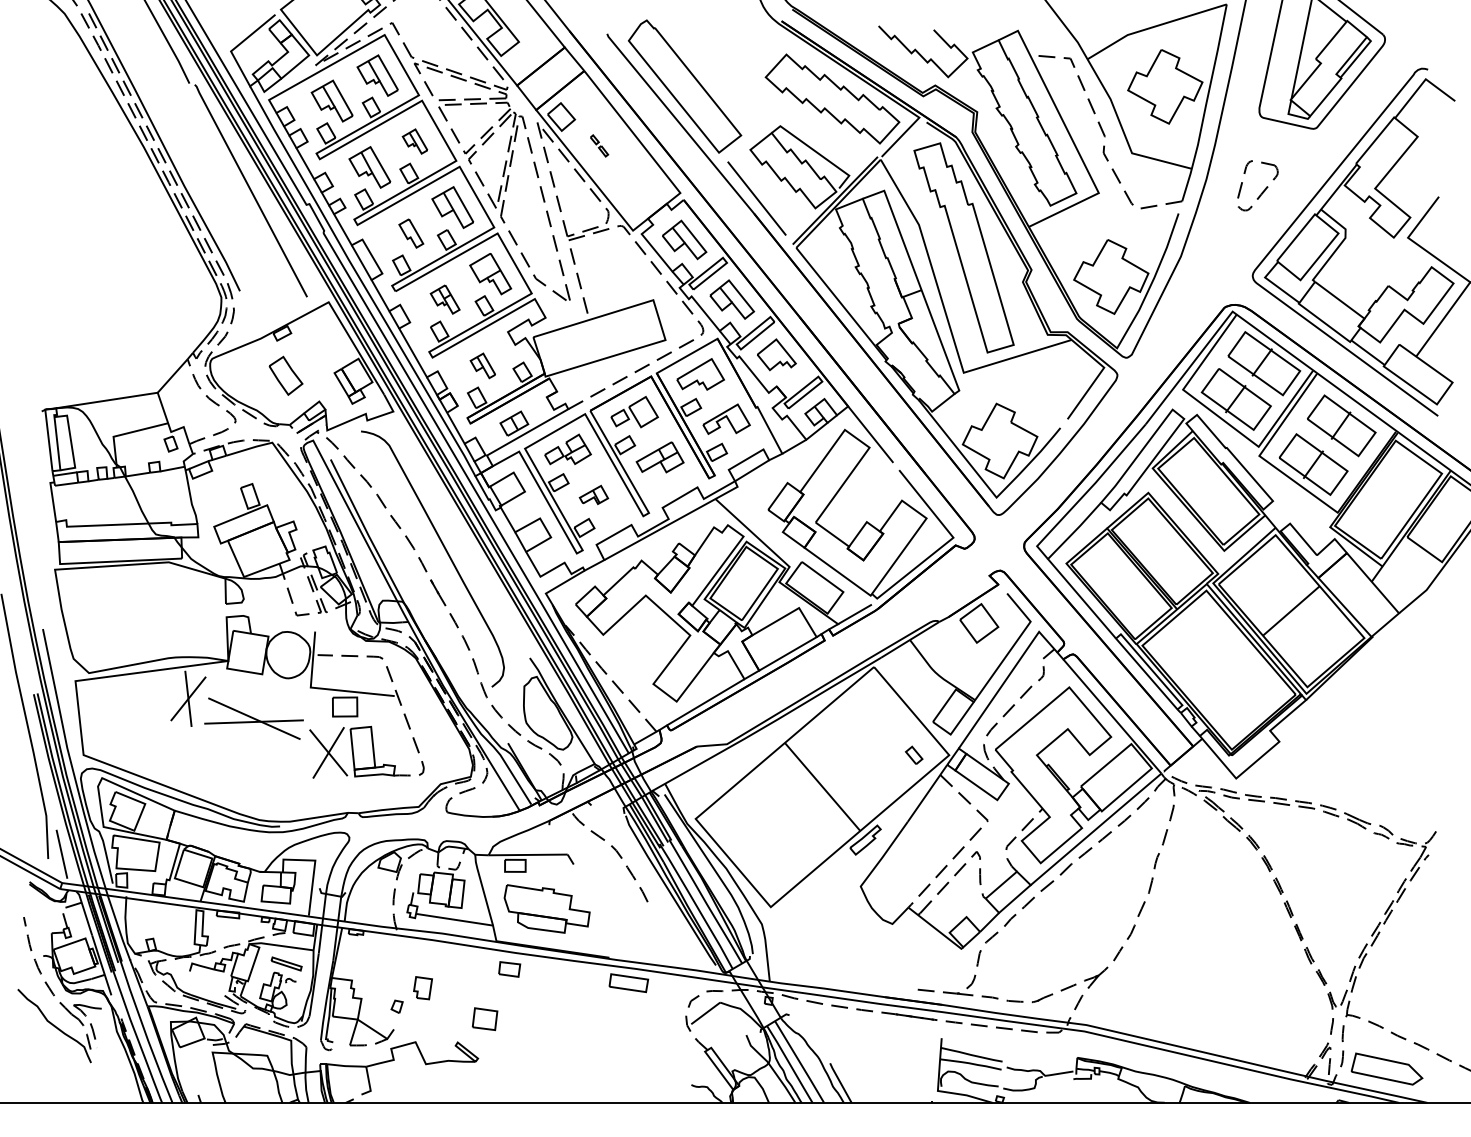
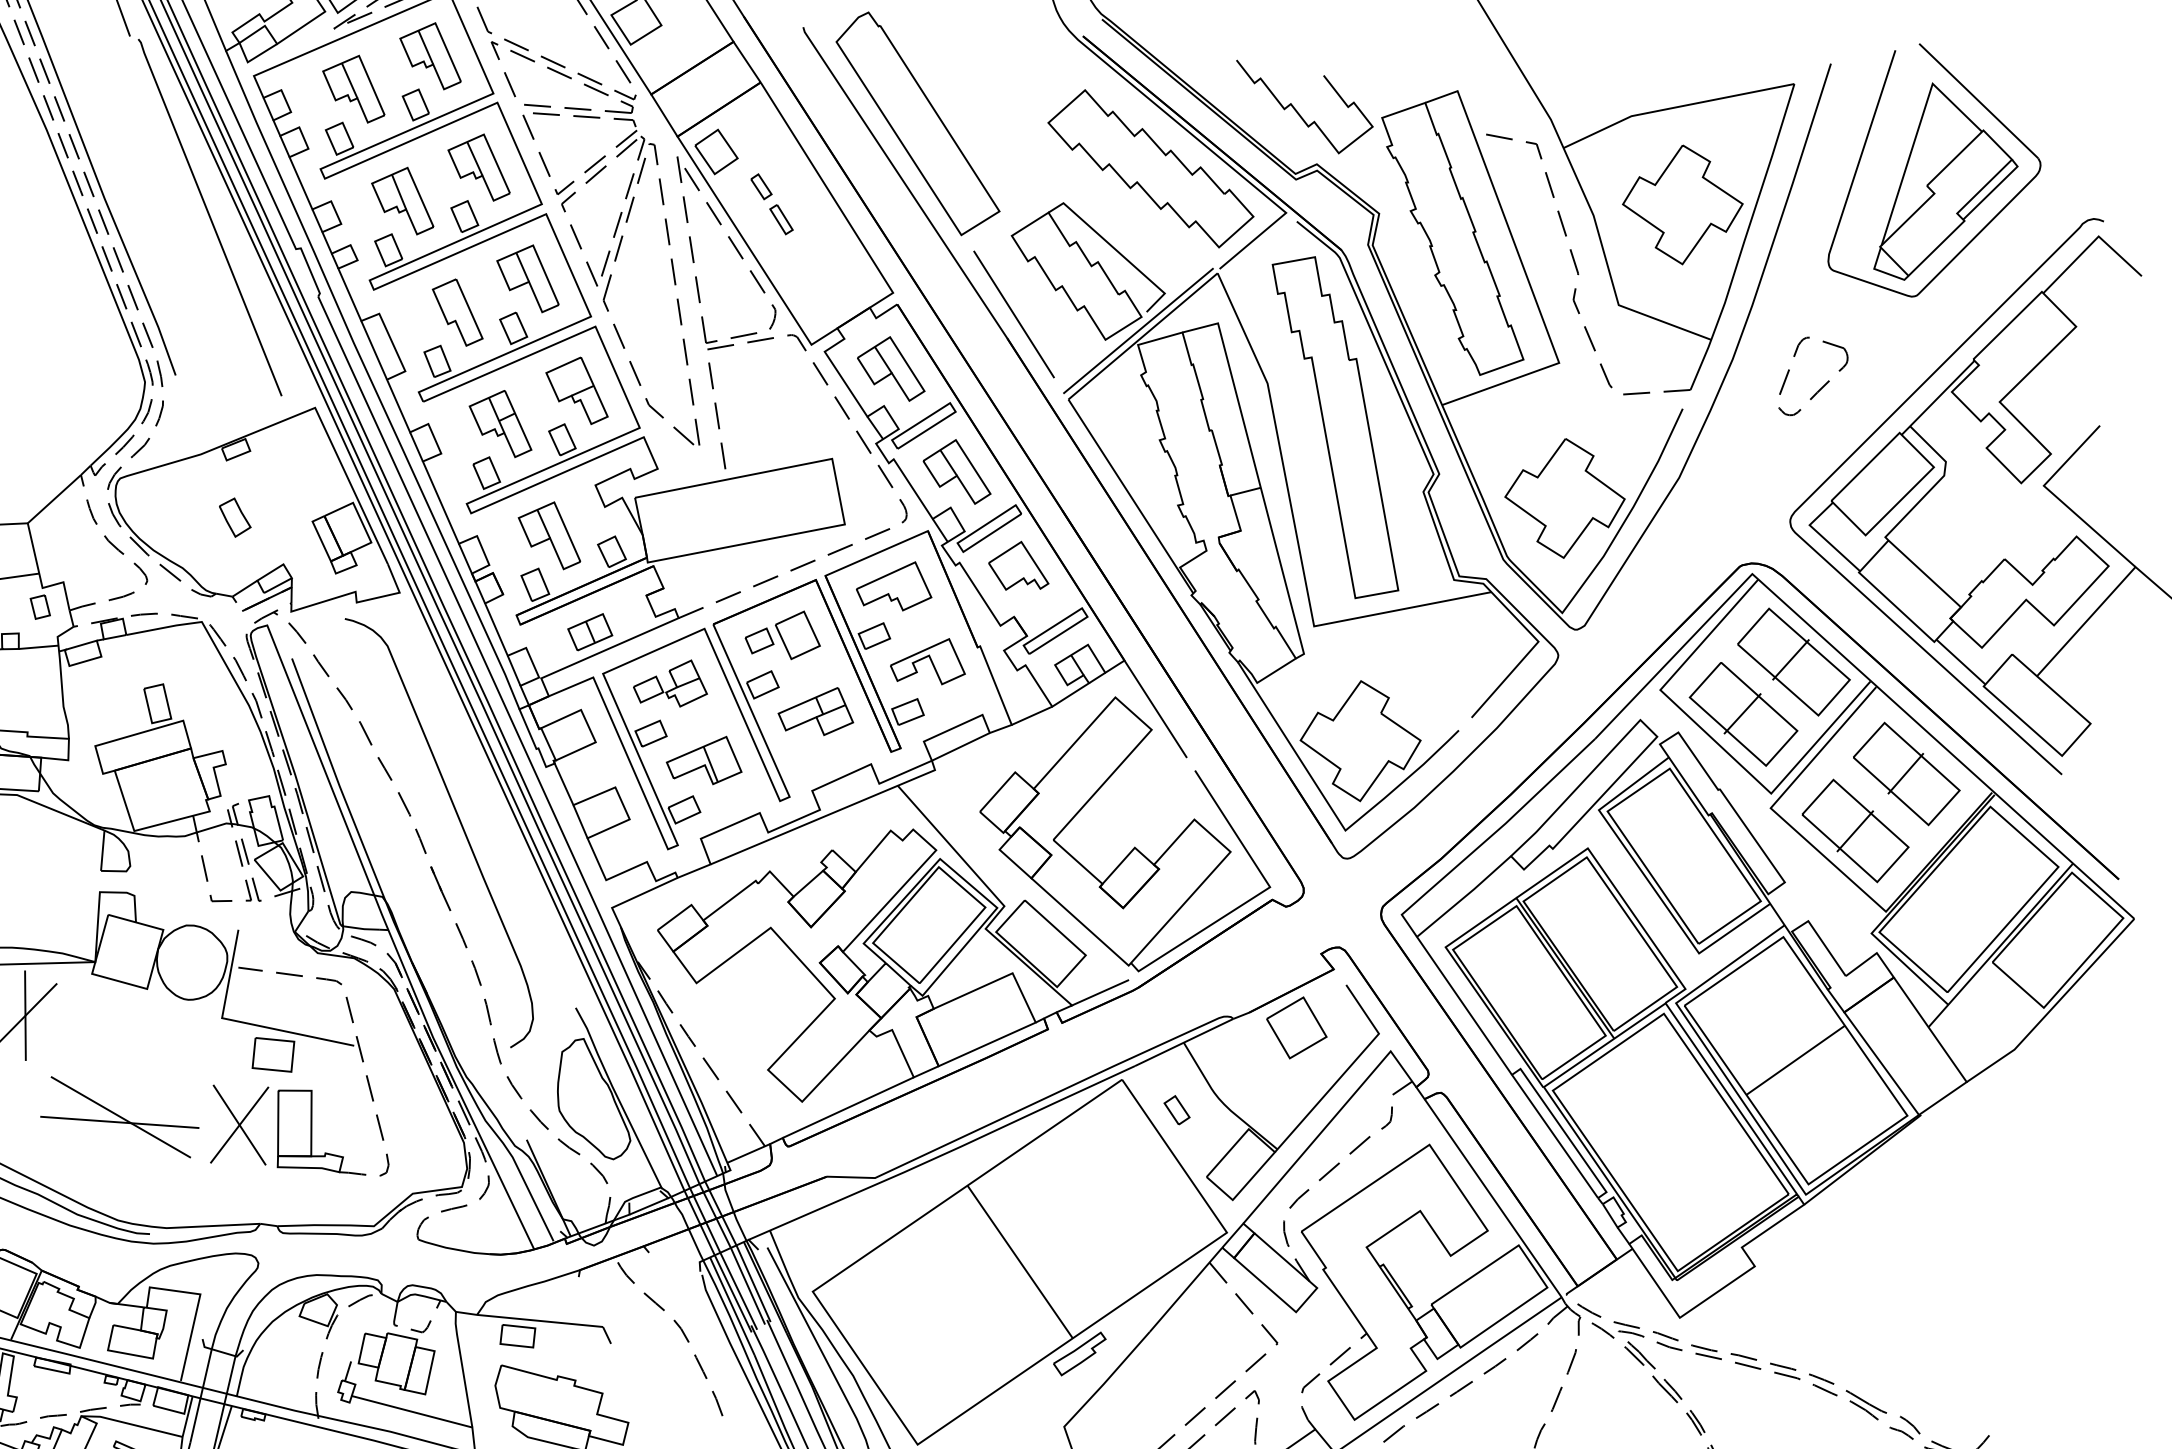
part: (414, 141) -> (478, 166), size x1.67
part: (599, 145) -> (772, 203), size x1.67
part: (411, 233) -> (458, 312), size x1.43
part: (444, 299) -> (499, 422), size x1.43
part: (482, 365) -> (549, 534), size x1.67
part: (286, 375) -> (235, 517), size x0.62
part: (593, 494) -> (704, 758), size x1.67
part: (253, 718) -> (119, 1116), moved
part: (914, 754) -> (1177, 1108), moved

